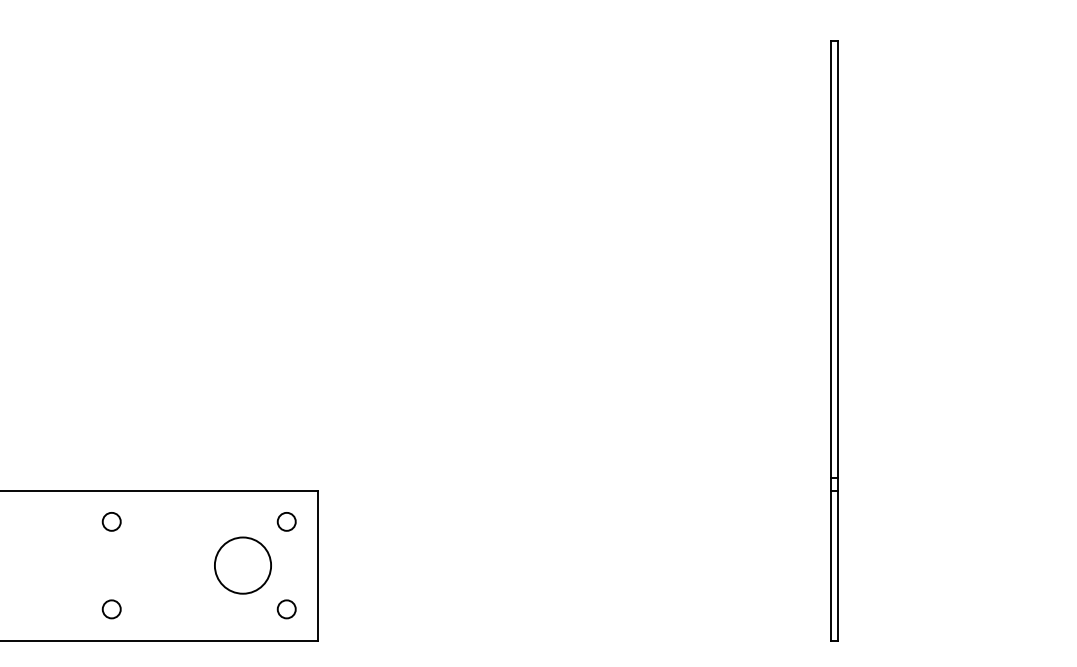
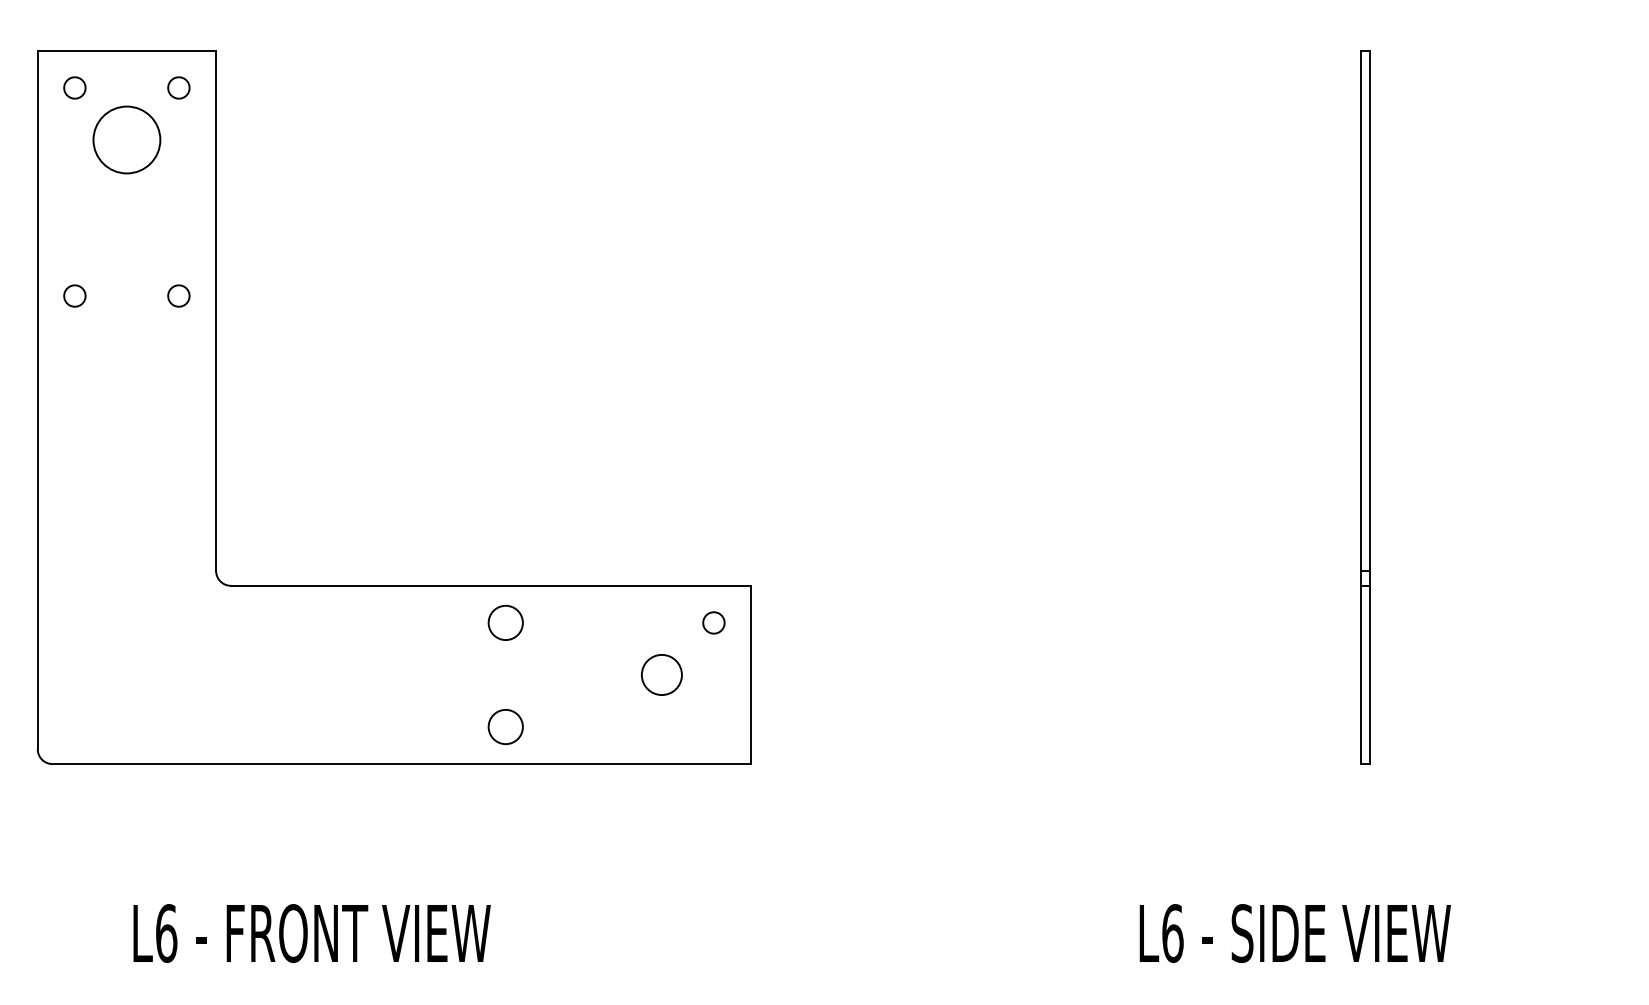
circle: (111, 521) -> (505, 622), size x1.6
circle: (242, 565) -> (661, 674), size x0.6
circle: (111, 608) -> (505, 726), size x1.6
circle: (286, 608) -> (713, 726), removed

